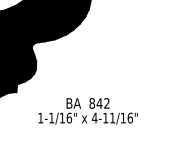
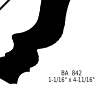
text: (88, 111) -> (71, 76), moved

